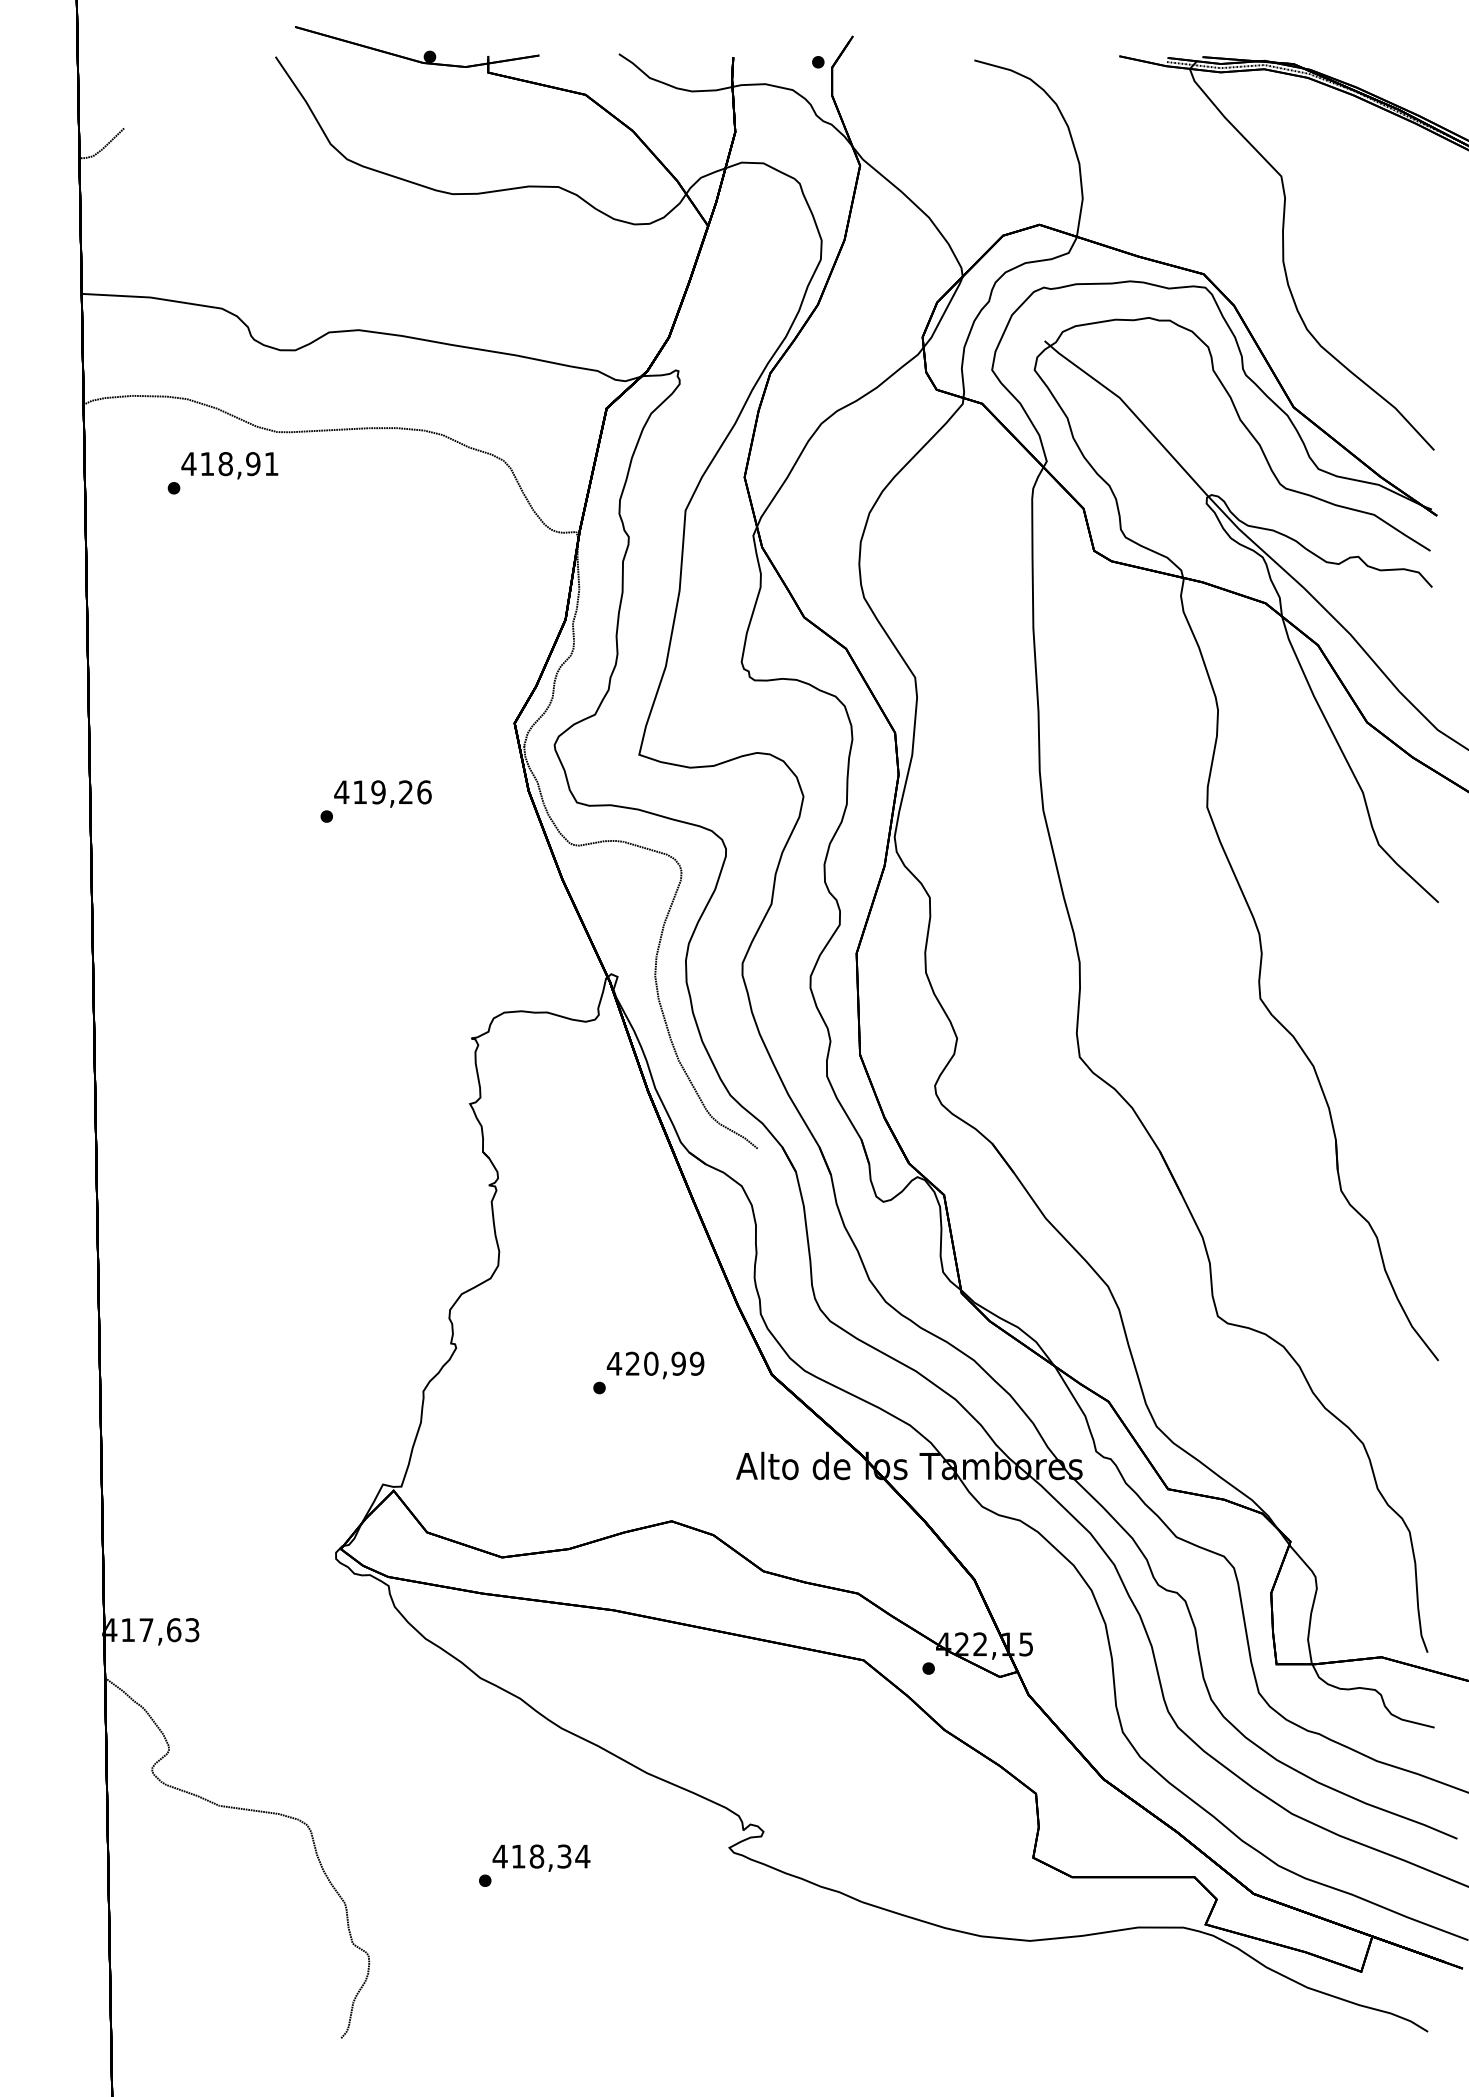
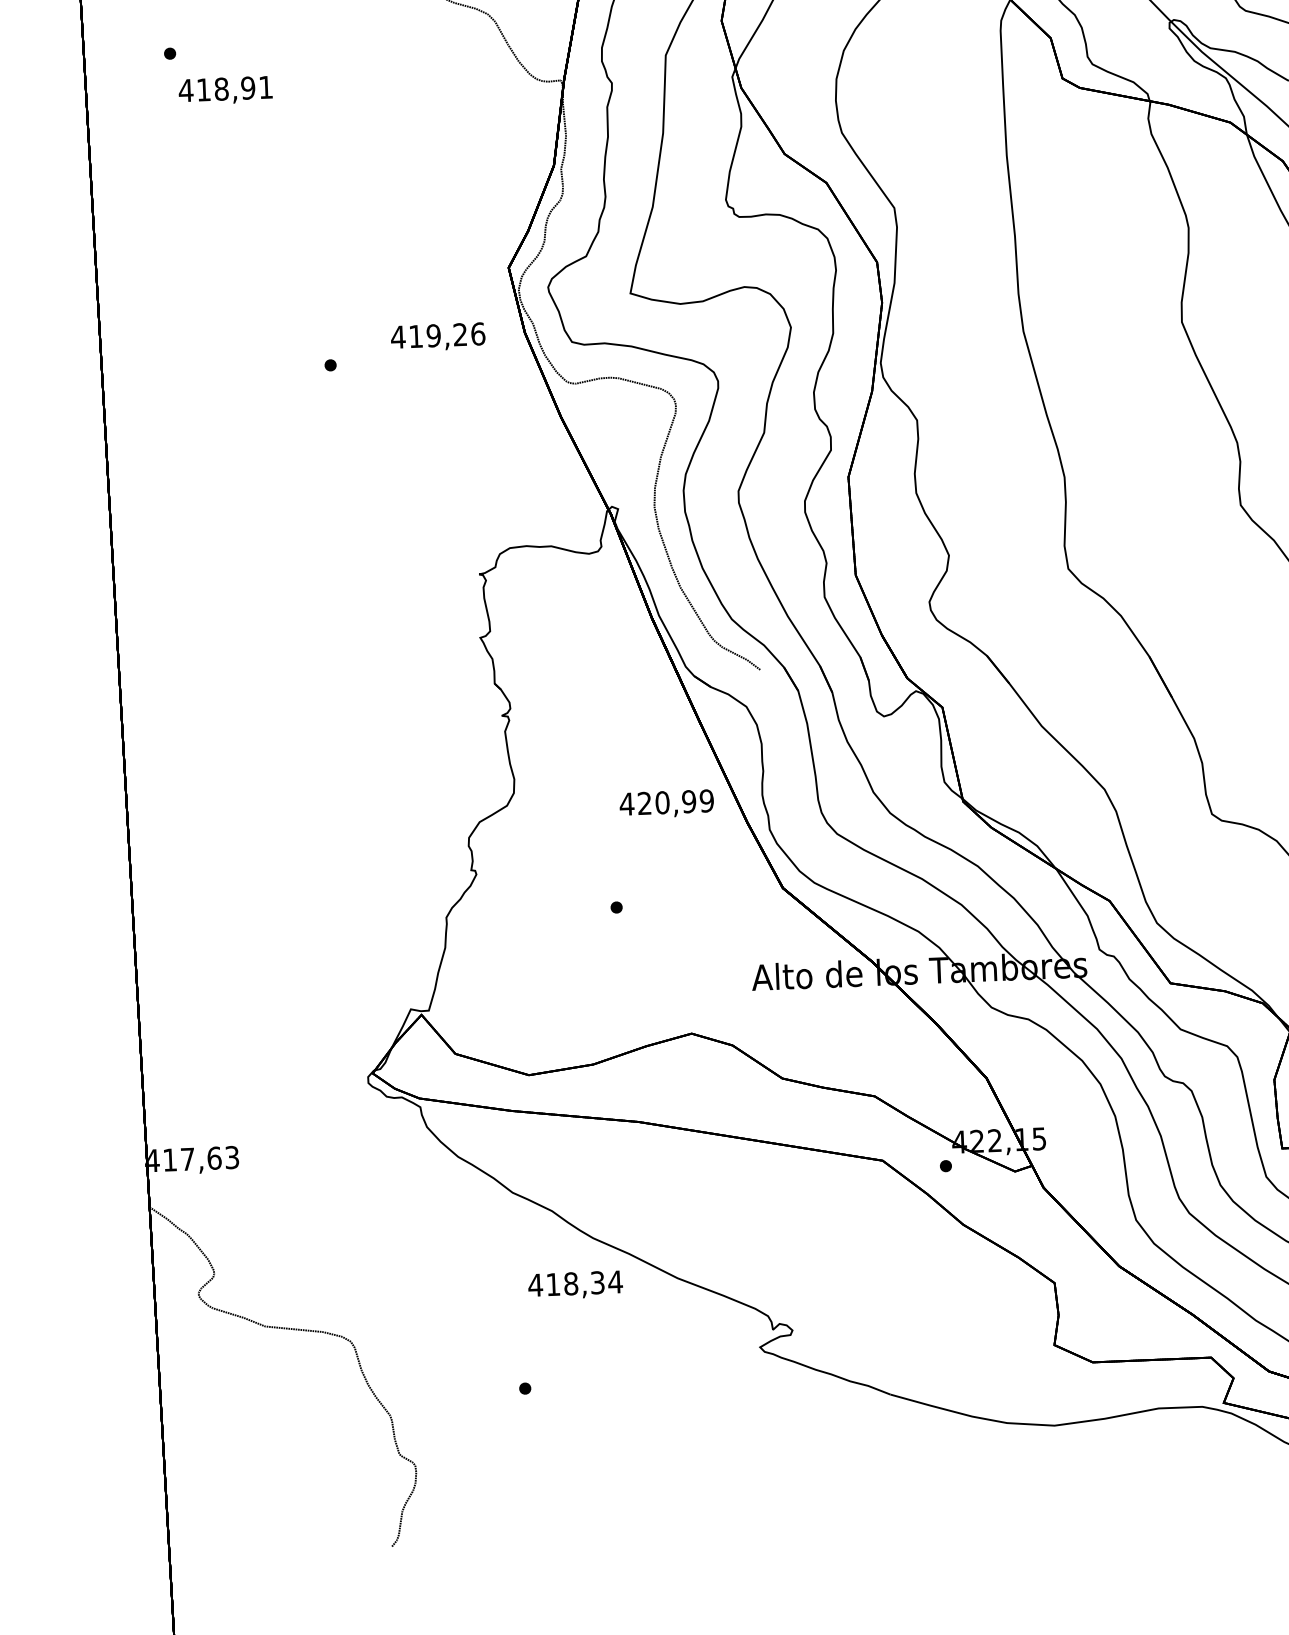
text: (229, 465) -> (225, 90), moved
text: (382, 793) -> (437, 336), moved
text: (655, 1365) -> (666, 804), moved
text: (541, 1857) -> (575, 1284), moved

